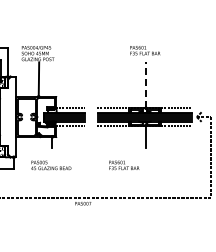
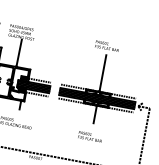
line: (146, 84) -> (103, 73), dashed -> solid
text: (124, 165) -> (90, 136), moved

